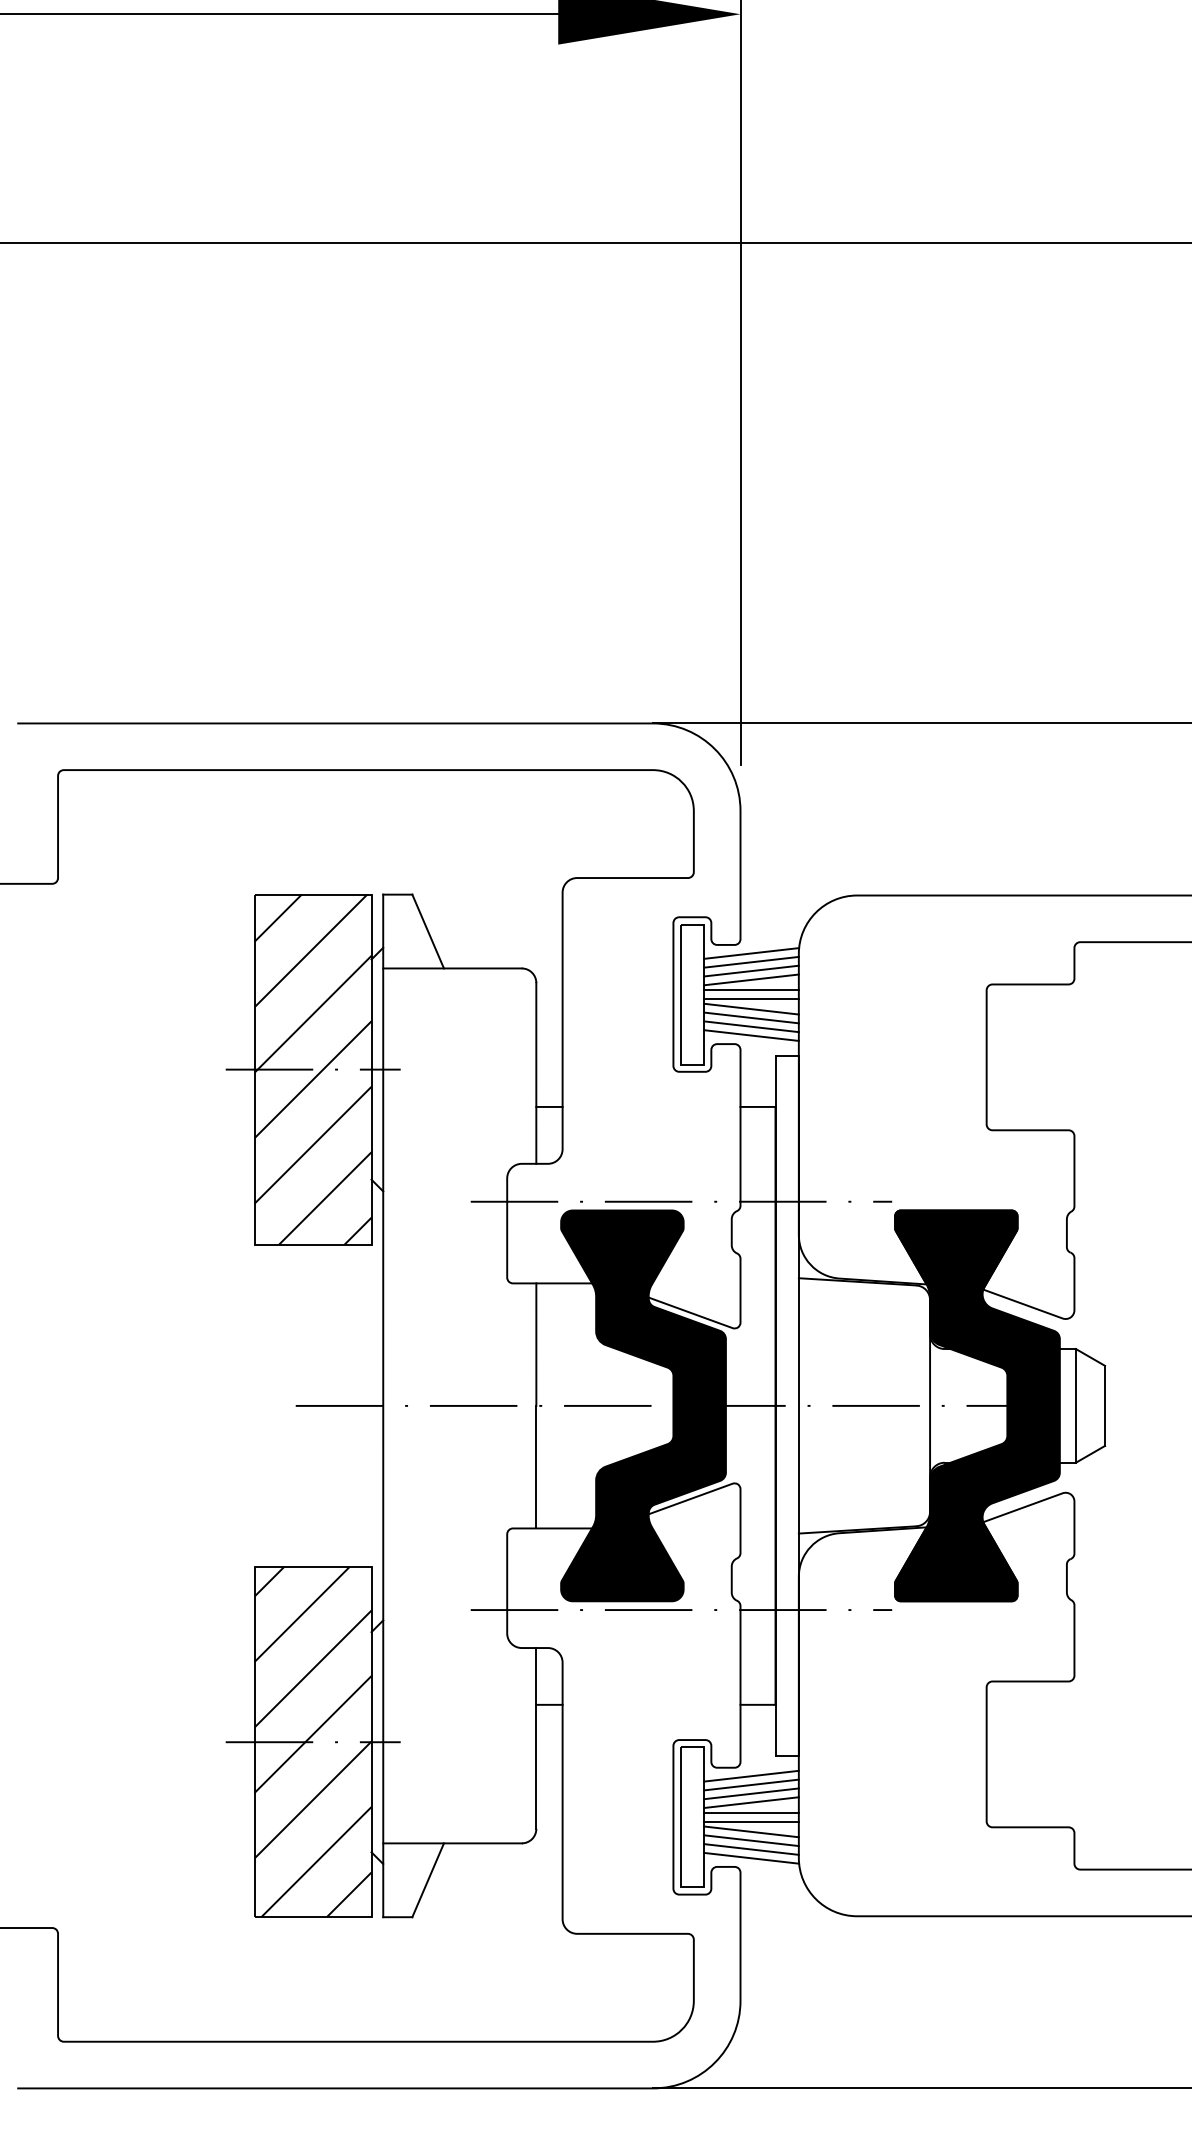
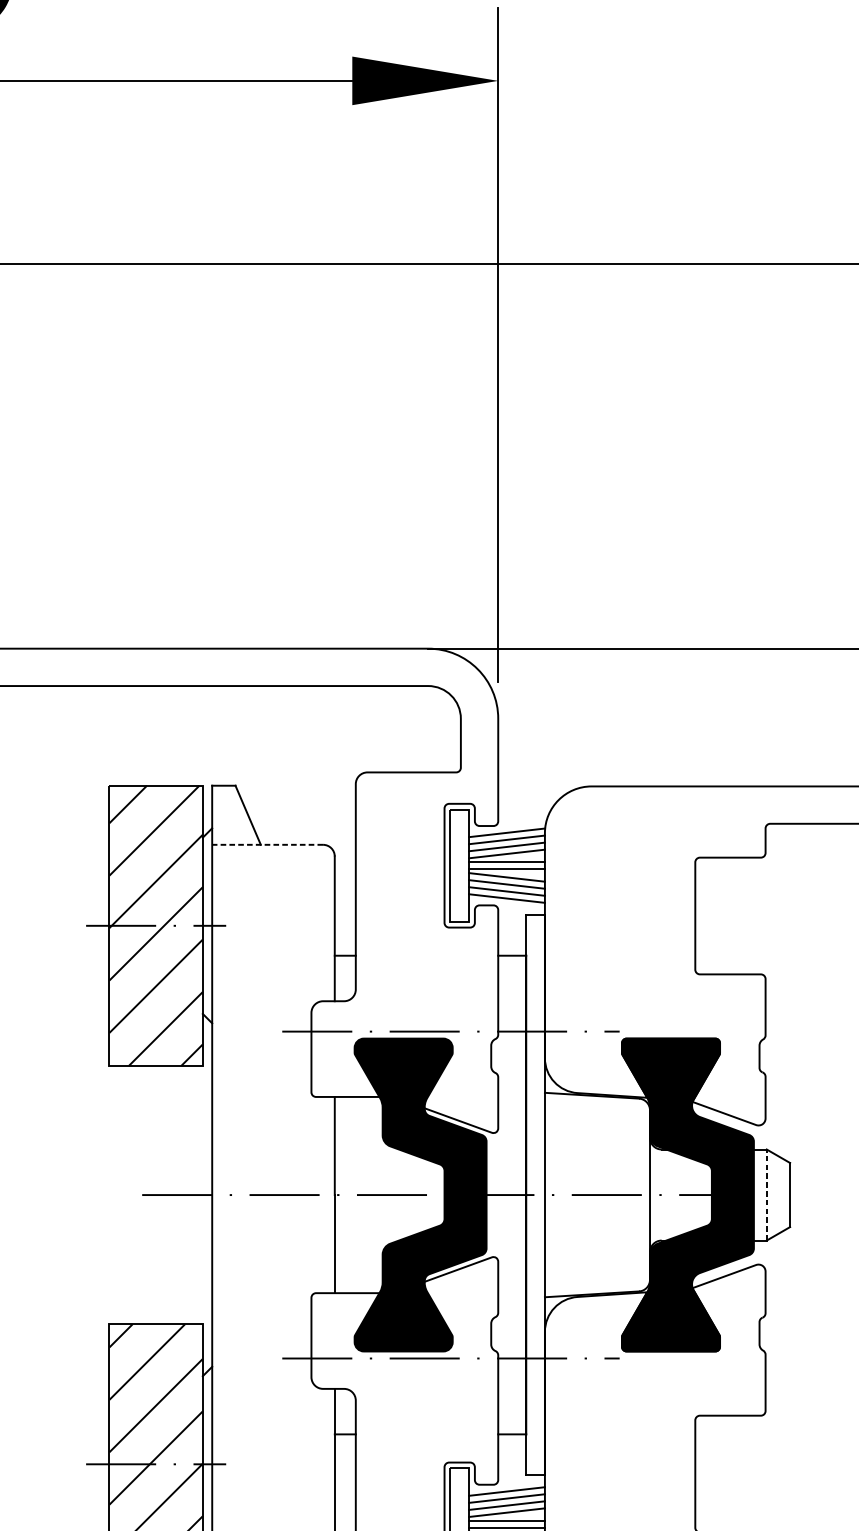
line: (451, 968) -> (266, 844), solid -> dashed
line: (1075, 1405) -> (766, 1194), solid -> dashed

